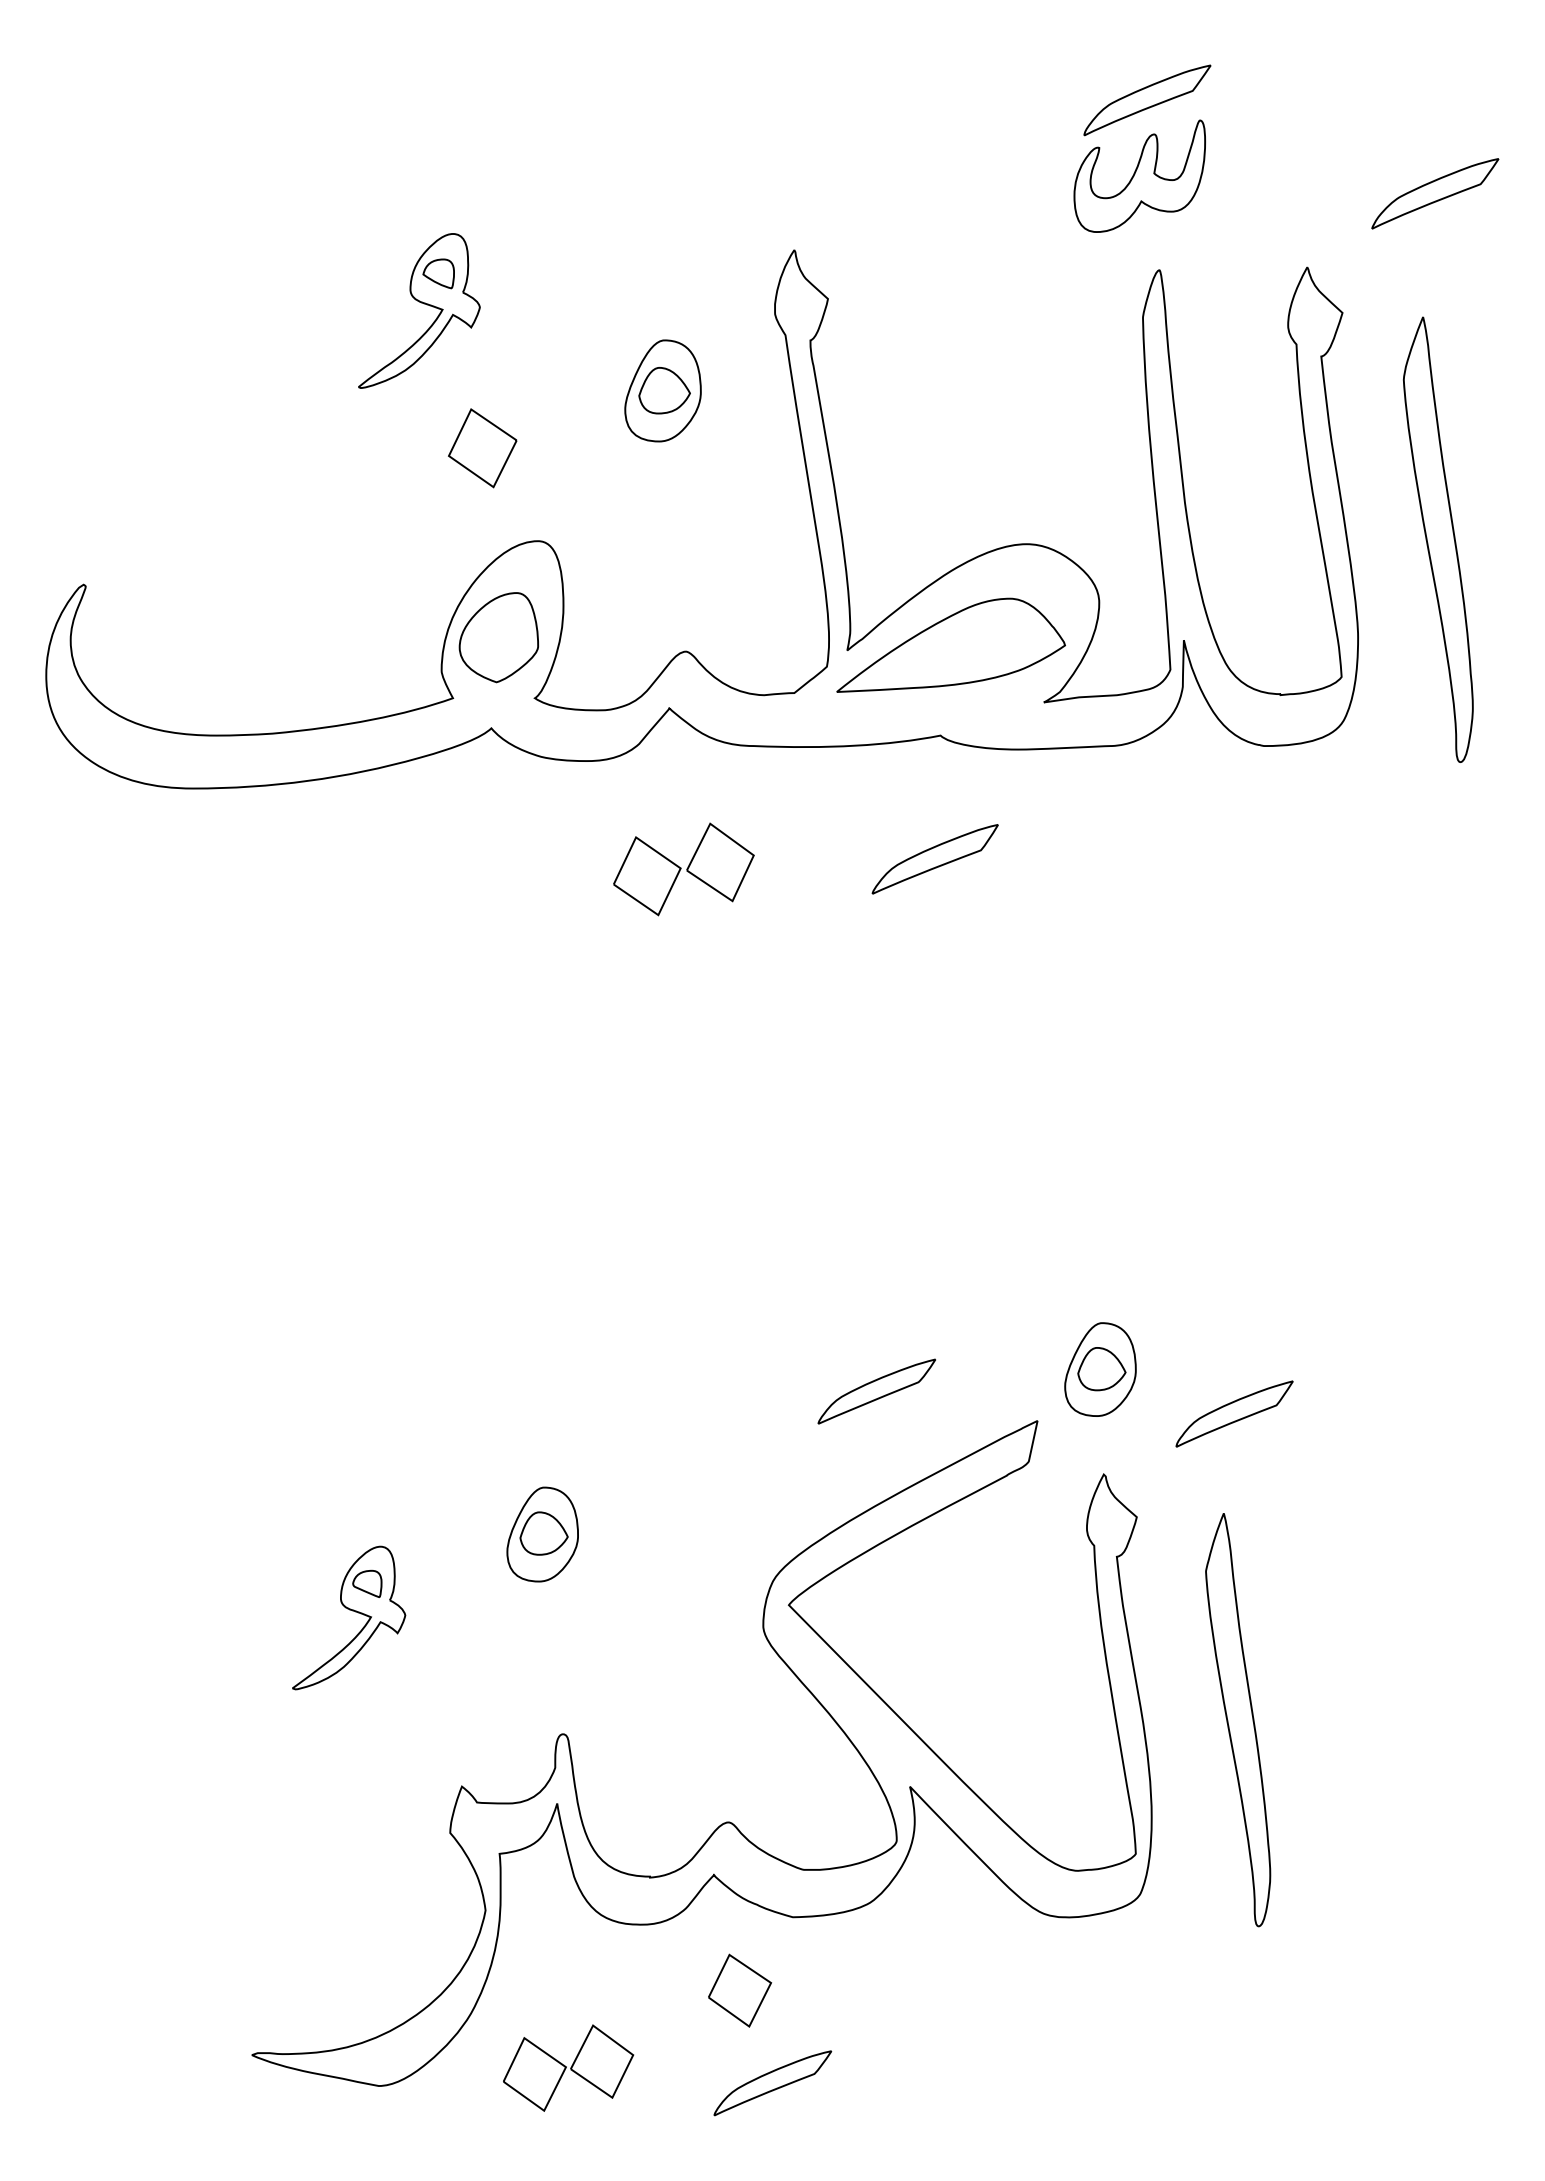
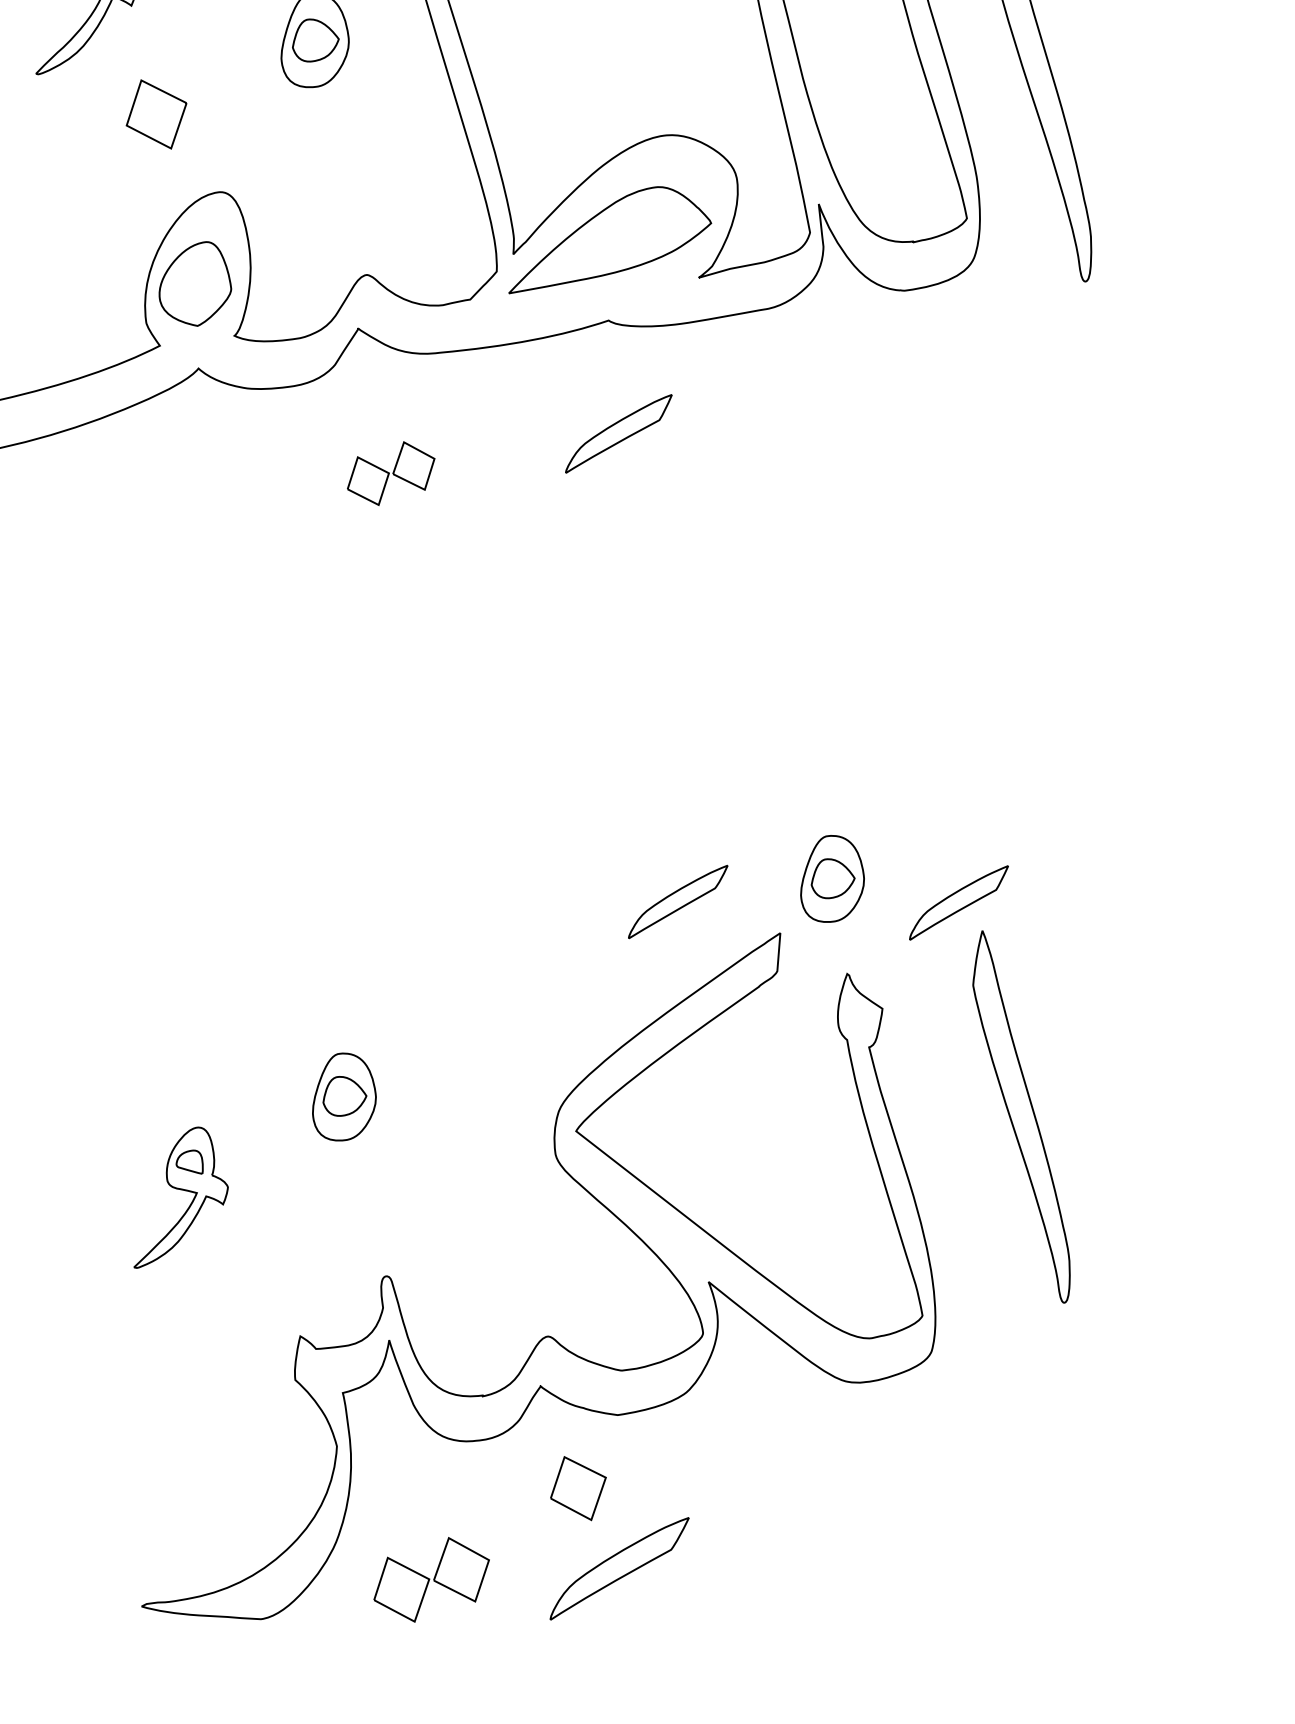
part: (683, 869) -> (390, 473), size x0.7
part: (876, 1391) -> (677, 901), moved
part: (1238, 1720) -> (1020, 1117), moved
part: (772, 2083) -> (619, 1569), size x1.4

